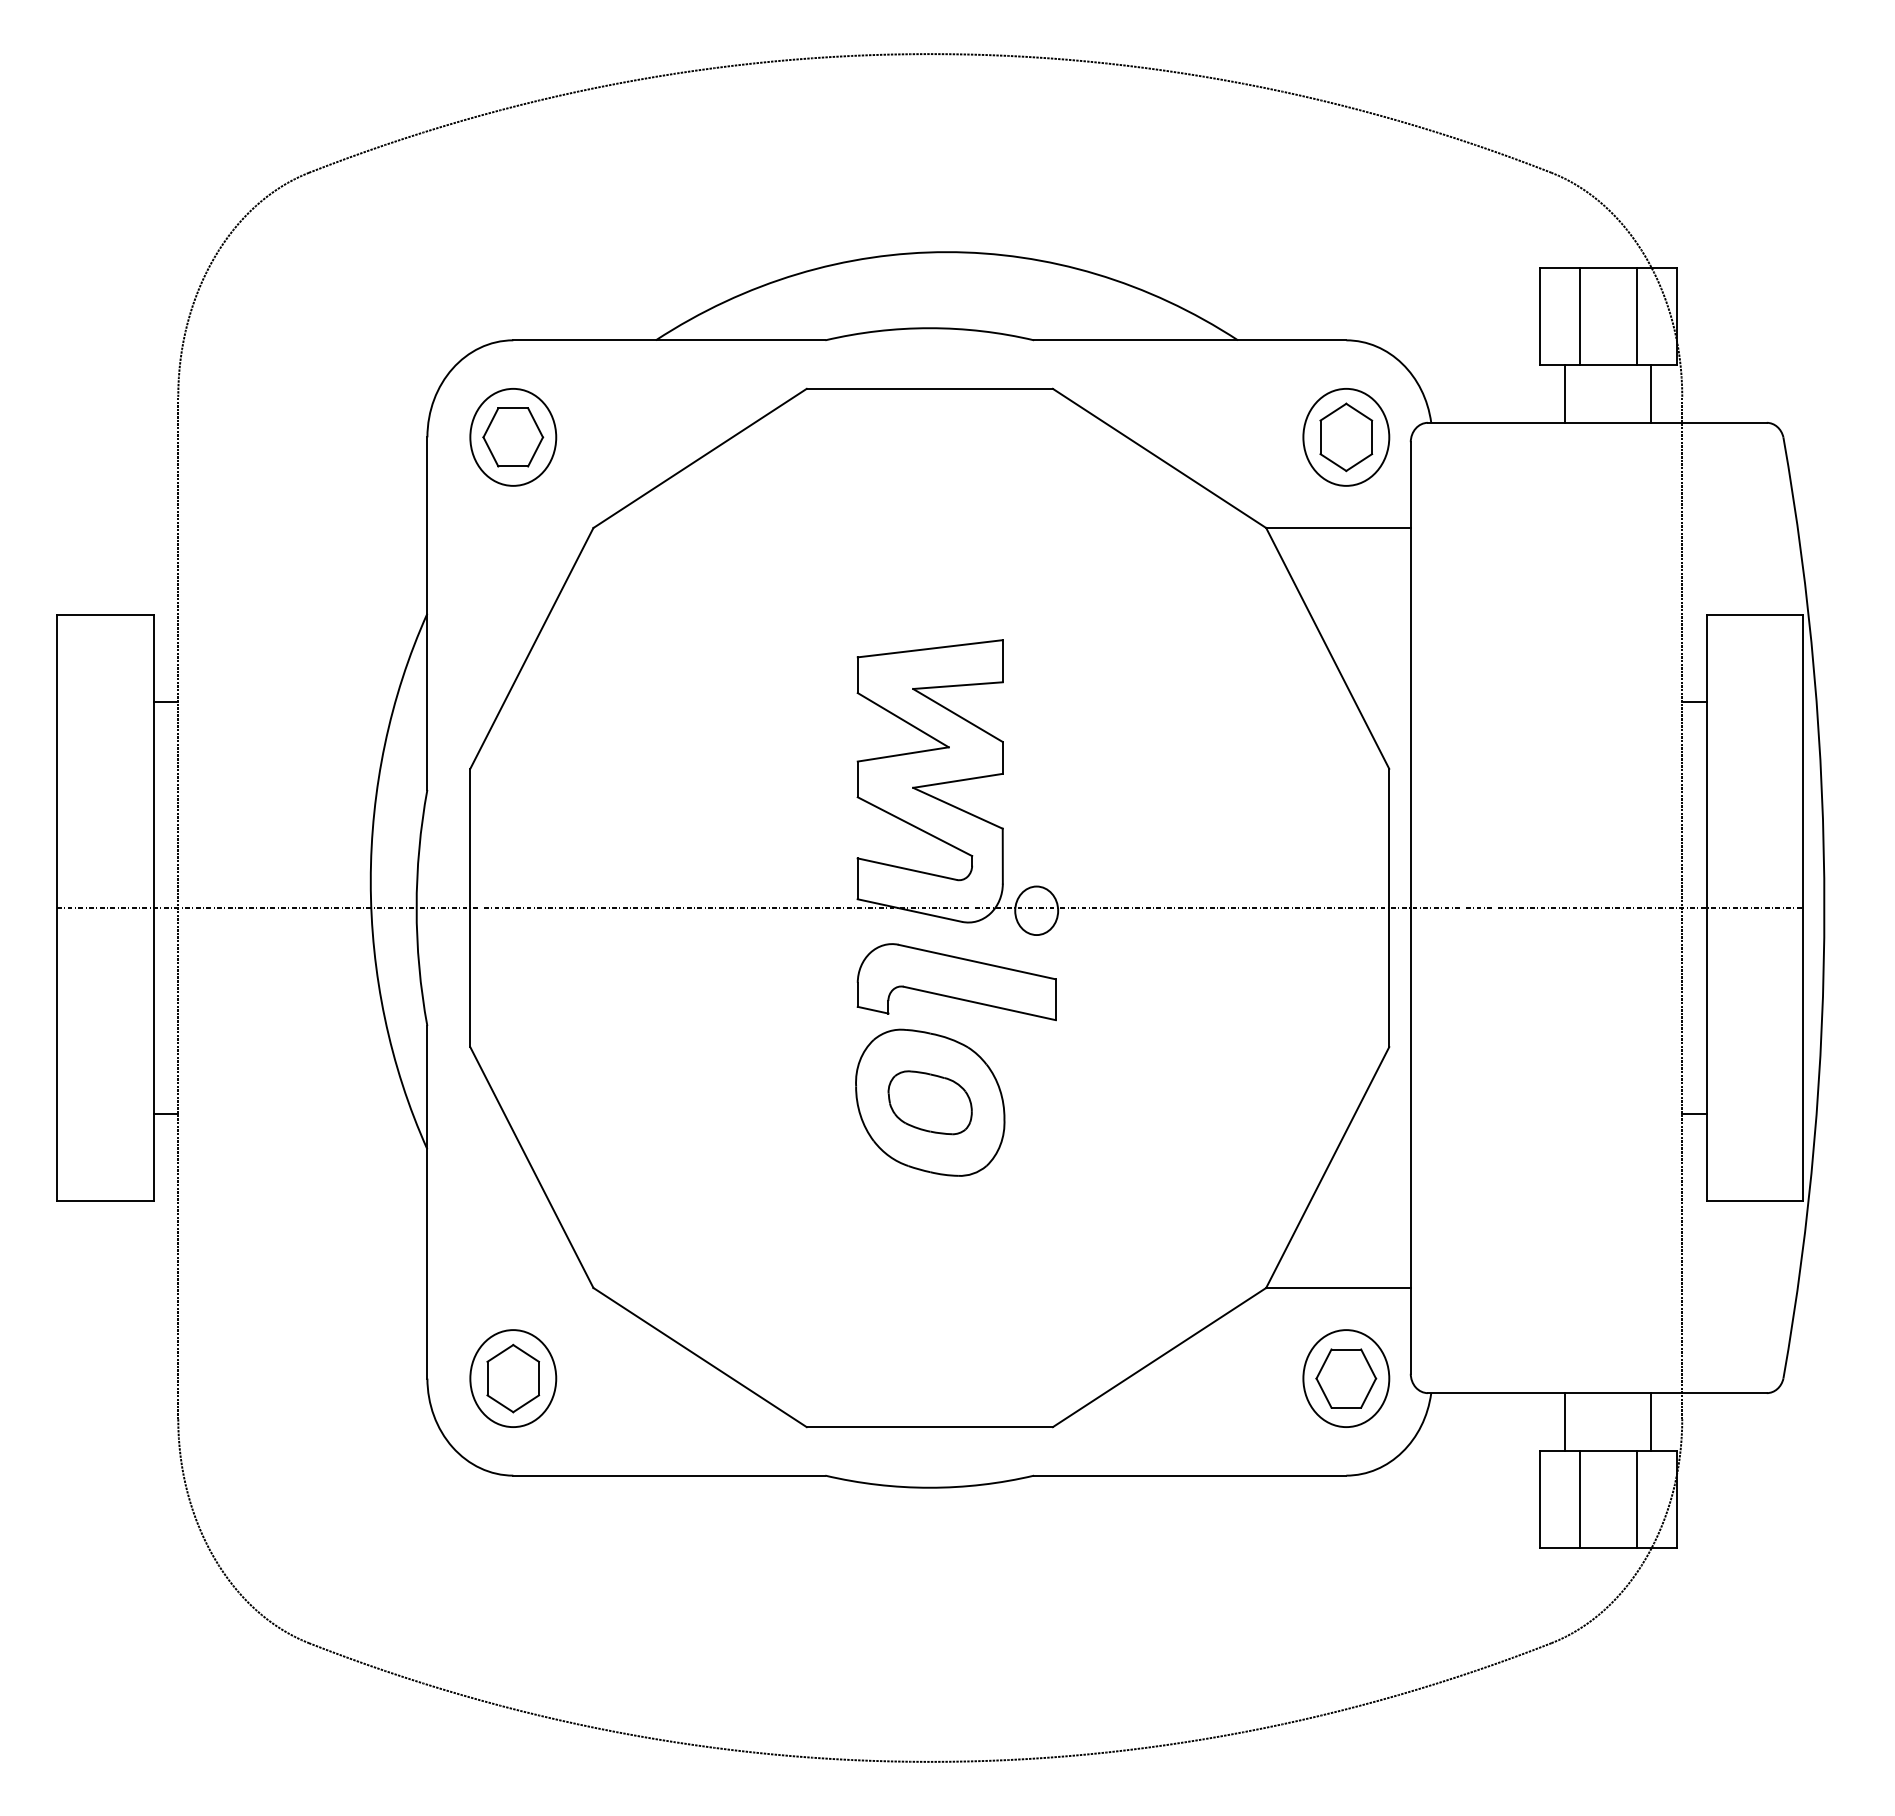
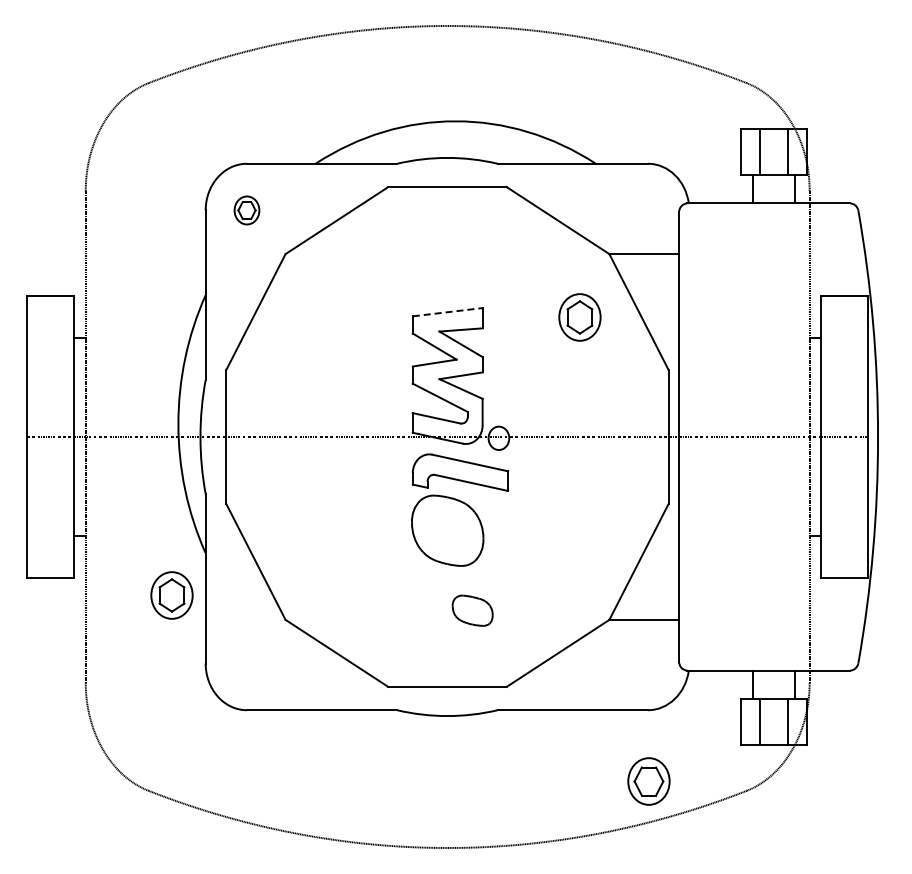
part: (512, 437) -> (246, 210), size x0.6
part: (1345, 437) -> (579, 317), moved
line: (931, 649) -> (448, 312), solid -> dashed
part: (929, 1102) -> (472, 610), moved
part: (512, 1378) -> (171, 595), moved
part: (1345, 1378) -> (648, 781), moved

